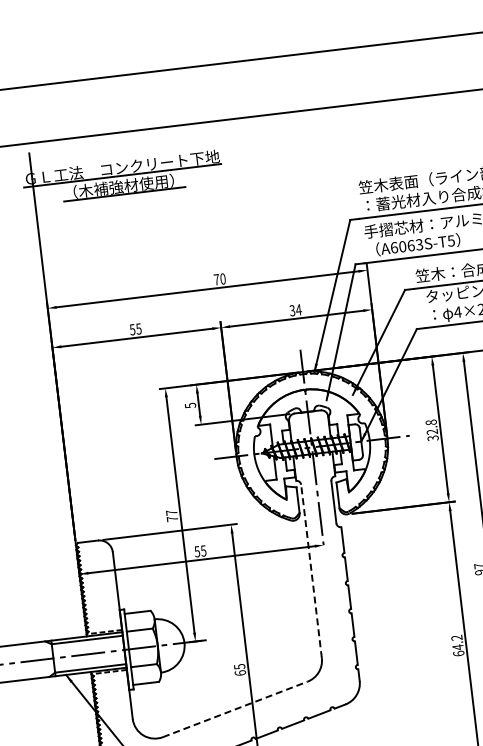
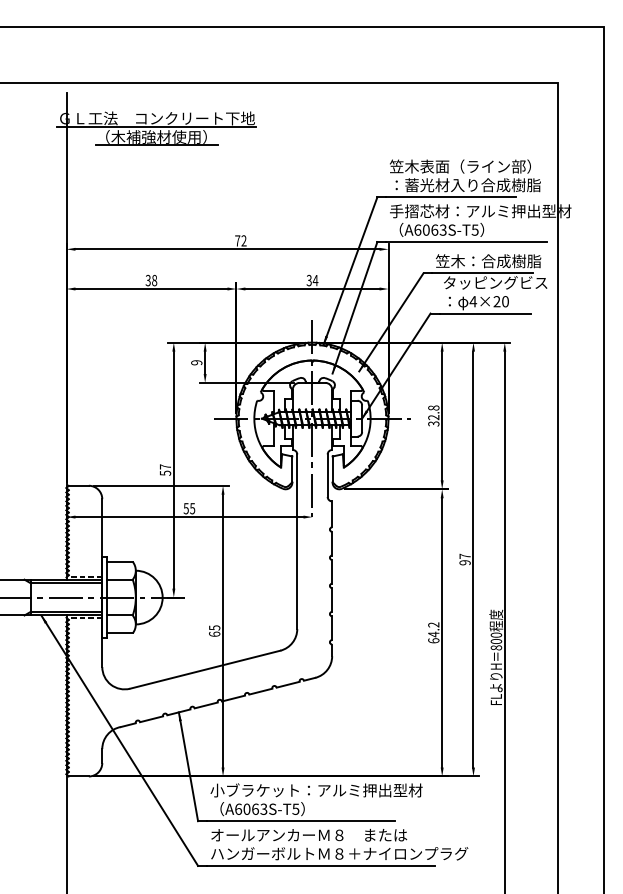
text: (222, 278) -> (243, 240), 70 -> 72
text: (135, 329) -> (151, 280), 55 -> 38
text: (190, 405) -> (196, 362), 5 -> 9
text: (172, 518) -> (165, 472), 77 -> 57
line: (311, 571) -> (297, 541), dashed -> solid
line: (235, 709) -> (205, 669), dashed -> solid

